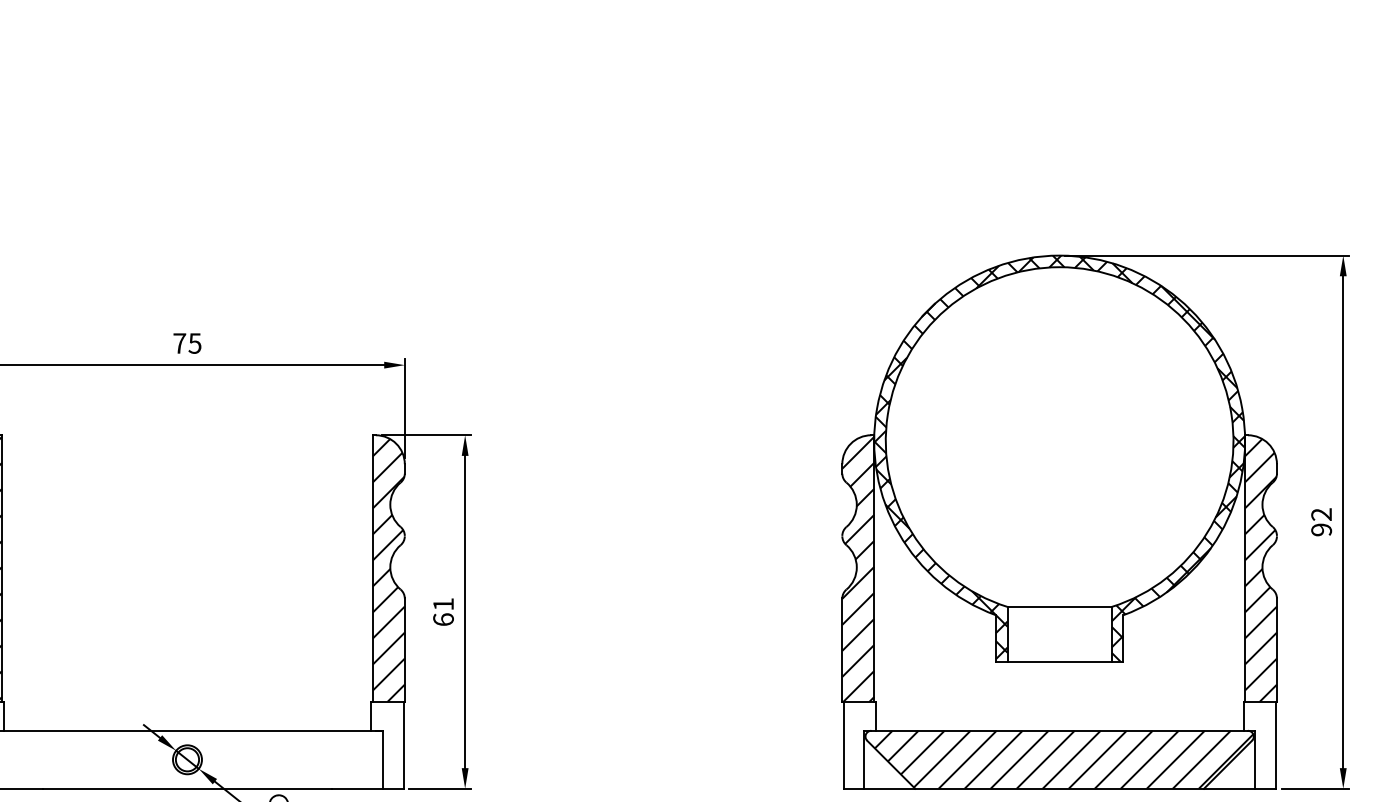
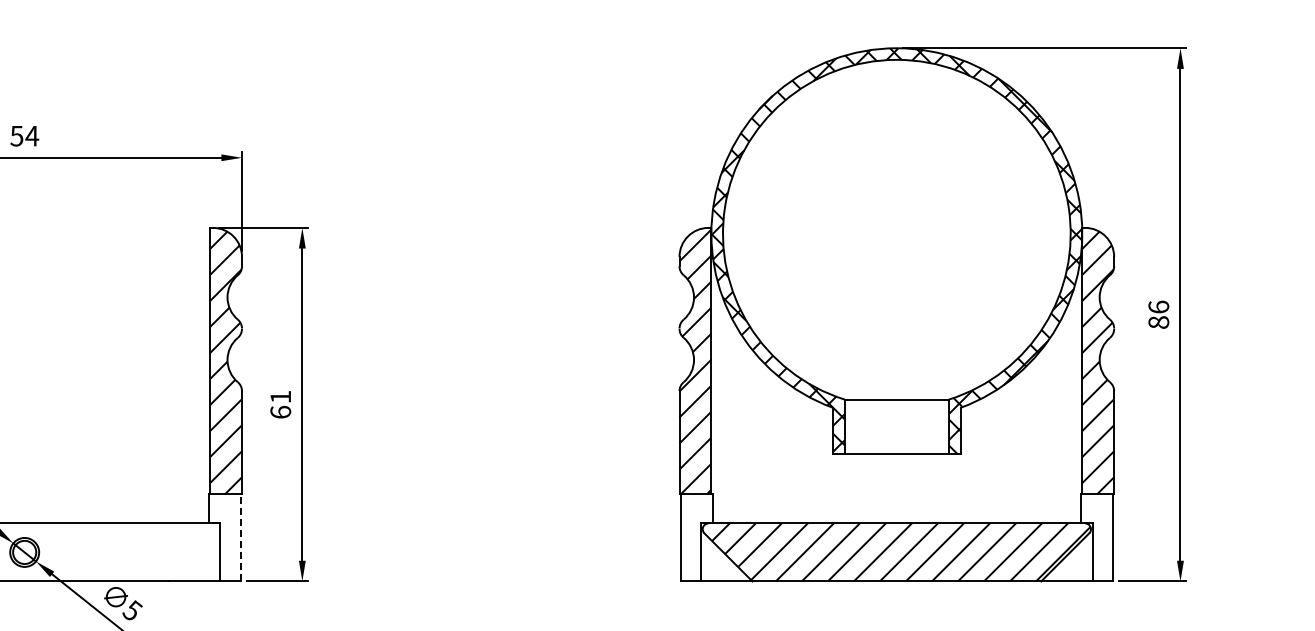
text: (187, 343) -> (24, 136), 75 -> 54
text: (1321, 522) -> (1158, 315), 92 -> 86
line: (403, 744) -> (240, 537), solid -> dashed

